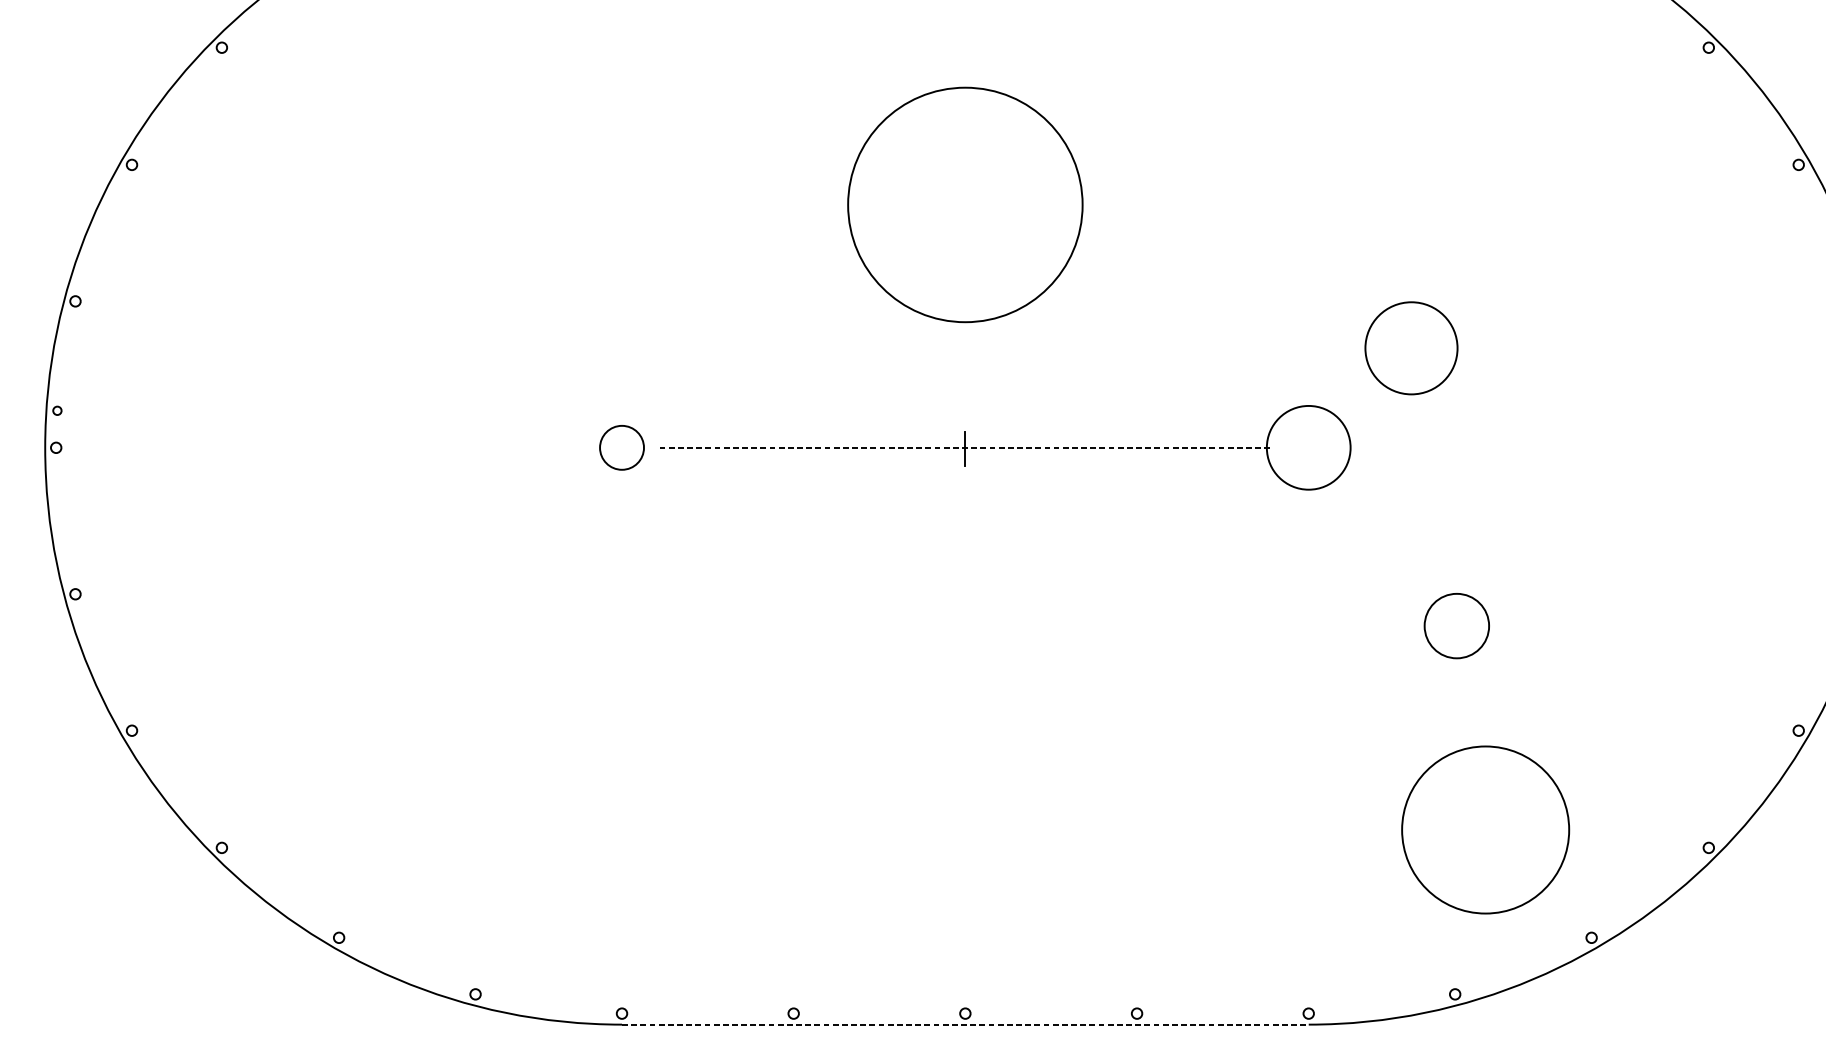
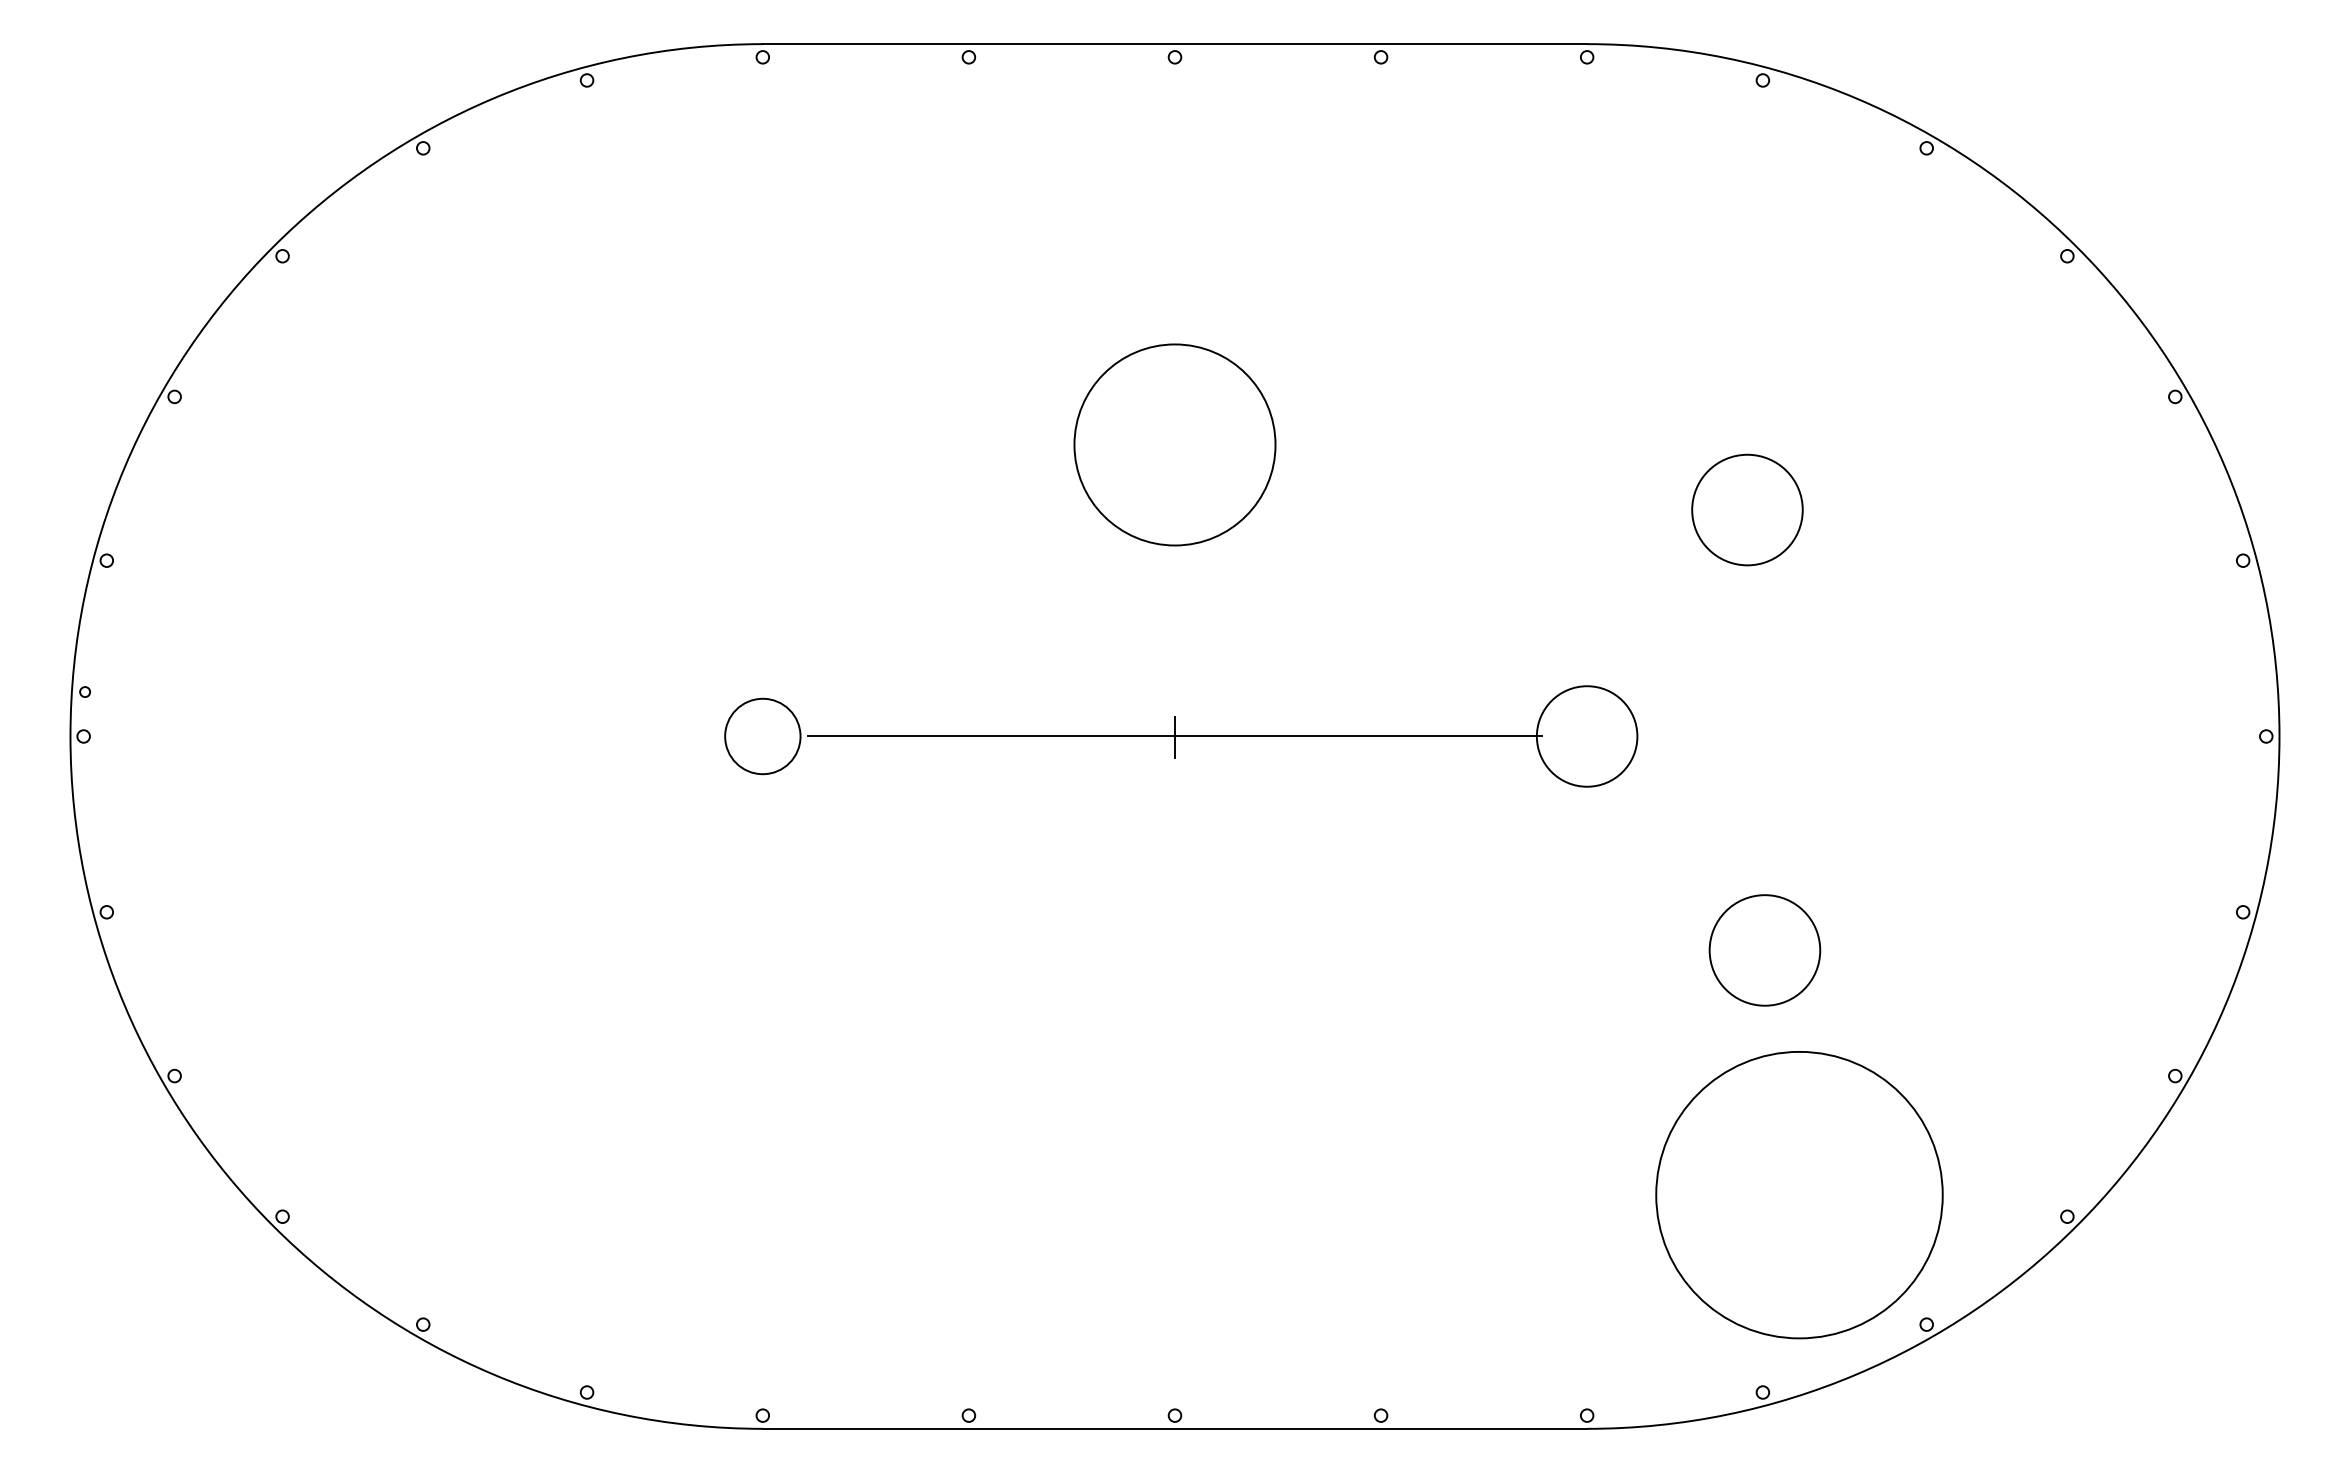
circle: (964, 204) -> (1174, 444), size x0.71
circle: (1411, 347) -> (1747, 509), moved
circle: (621, 447) -> (762, 736), size x1.43
line: (964, 447) -> (1174, 736), dashed -> solid
circle: (1456, 626) -> (1764, 950), size x1.43
circle: (1485, 830) -> (1799, 1195), size x1.43
line: (965, 1024) -> (1175, 1428), dashed -> solid

